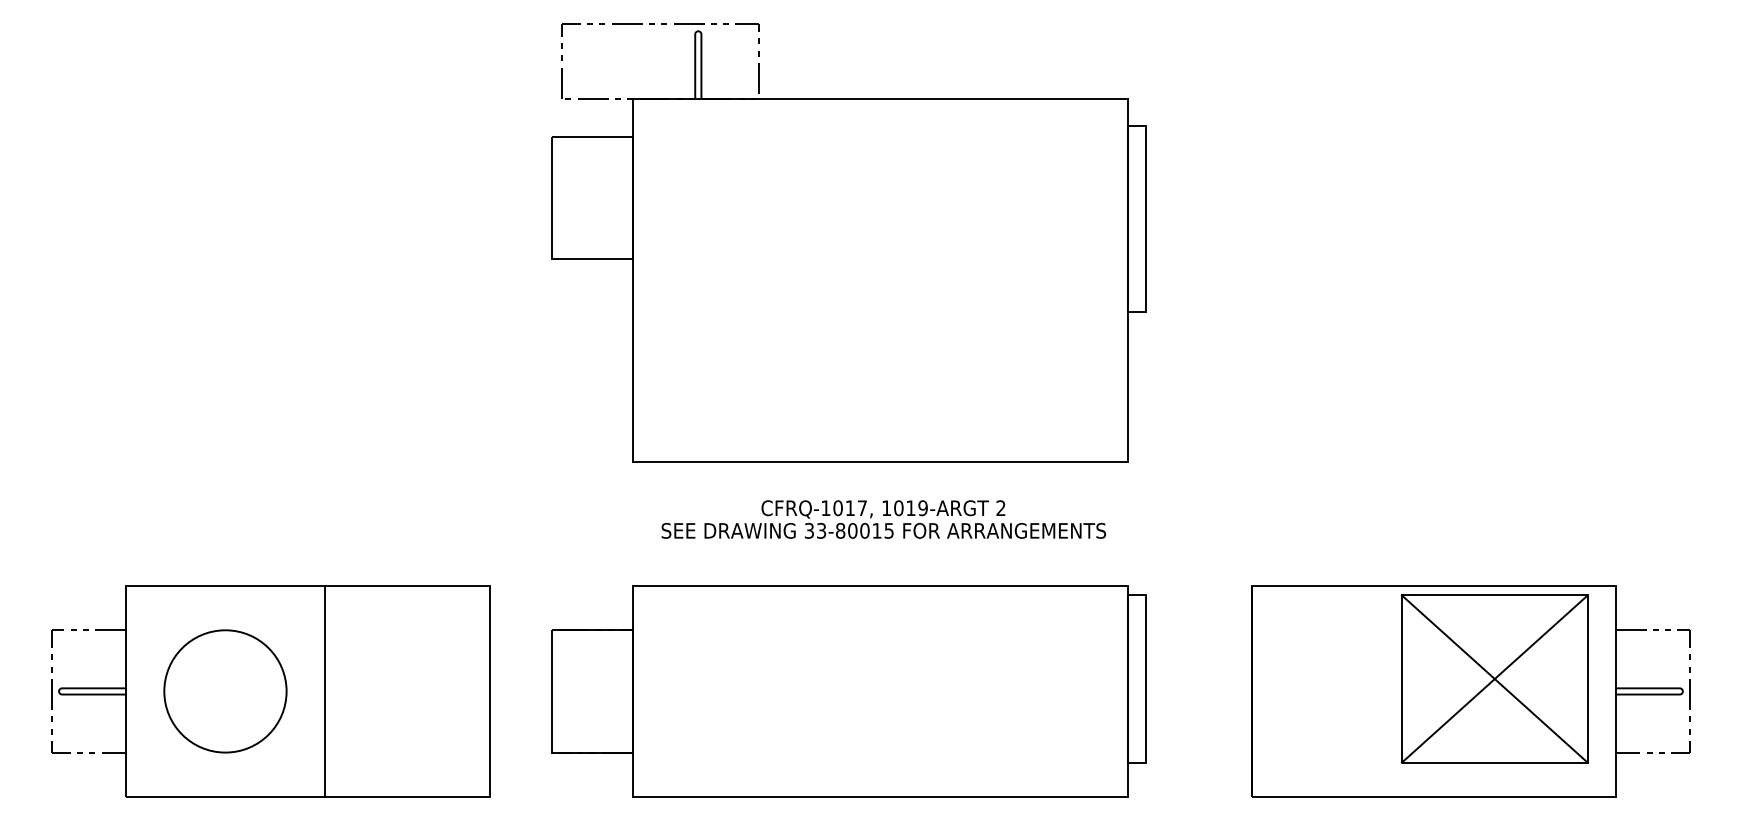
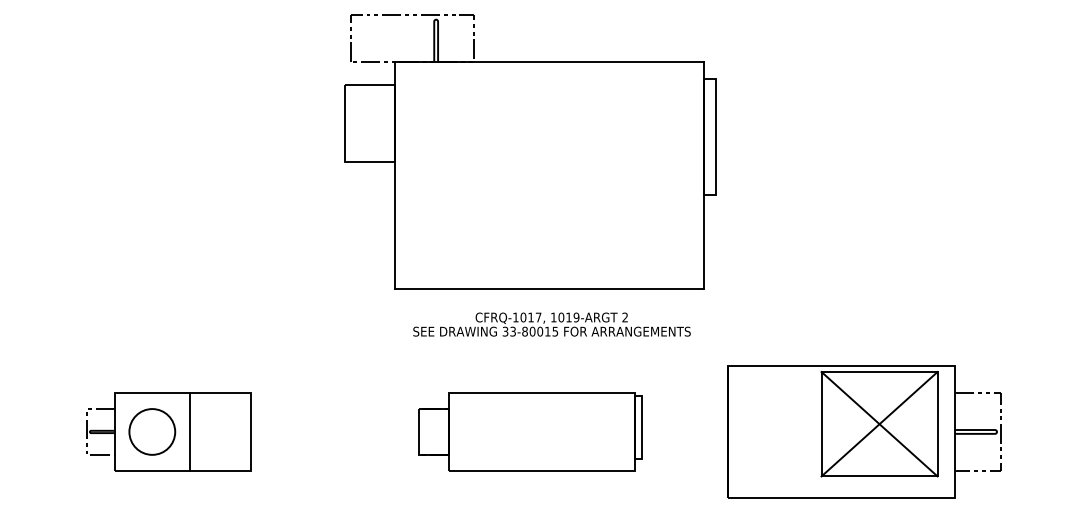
part: (271, 690) -> (169, 431), size x0.6
part: (849, 690) -> (530, 431), size x0.6
part: (1470, 690) -> (864, 431), moved

